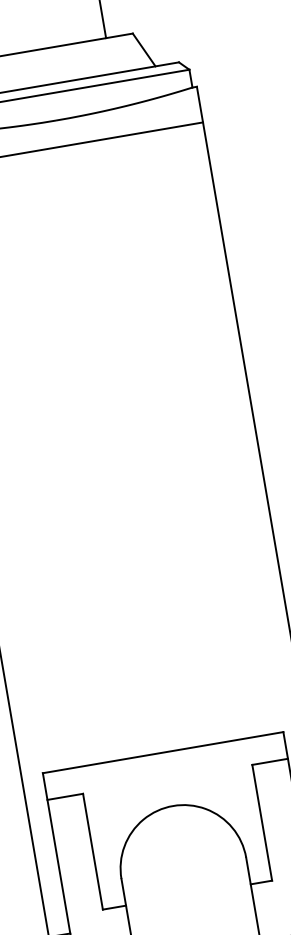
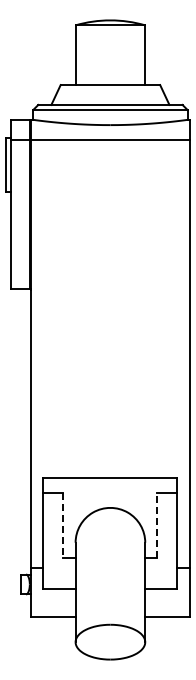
line: (262, 821) -> (157, 524), solid -> dashed
line: (92, 852) -> (62, 525), solid -> dashed

